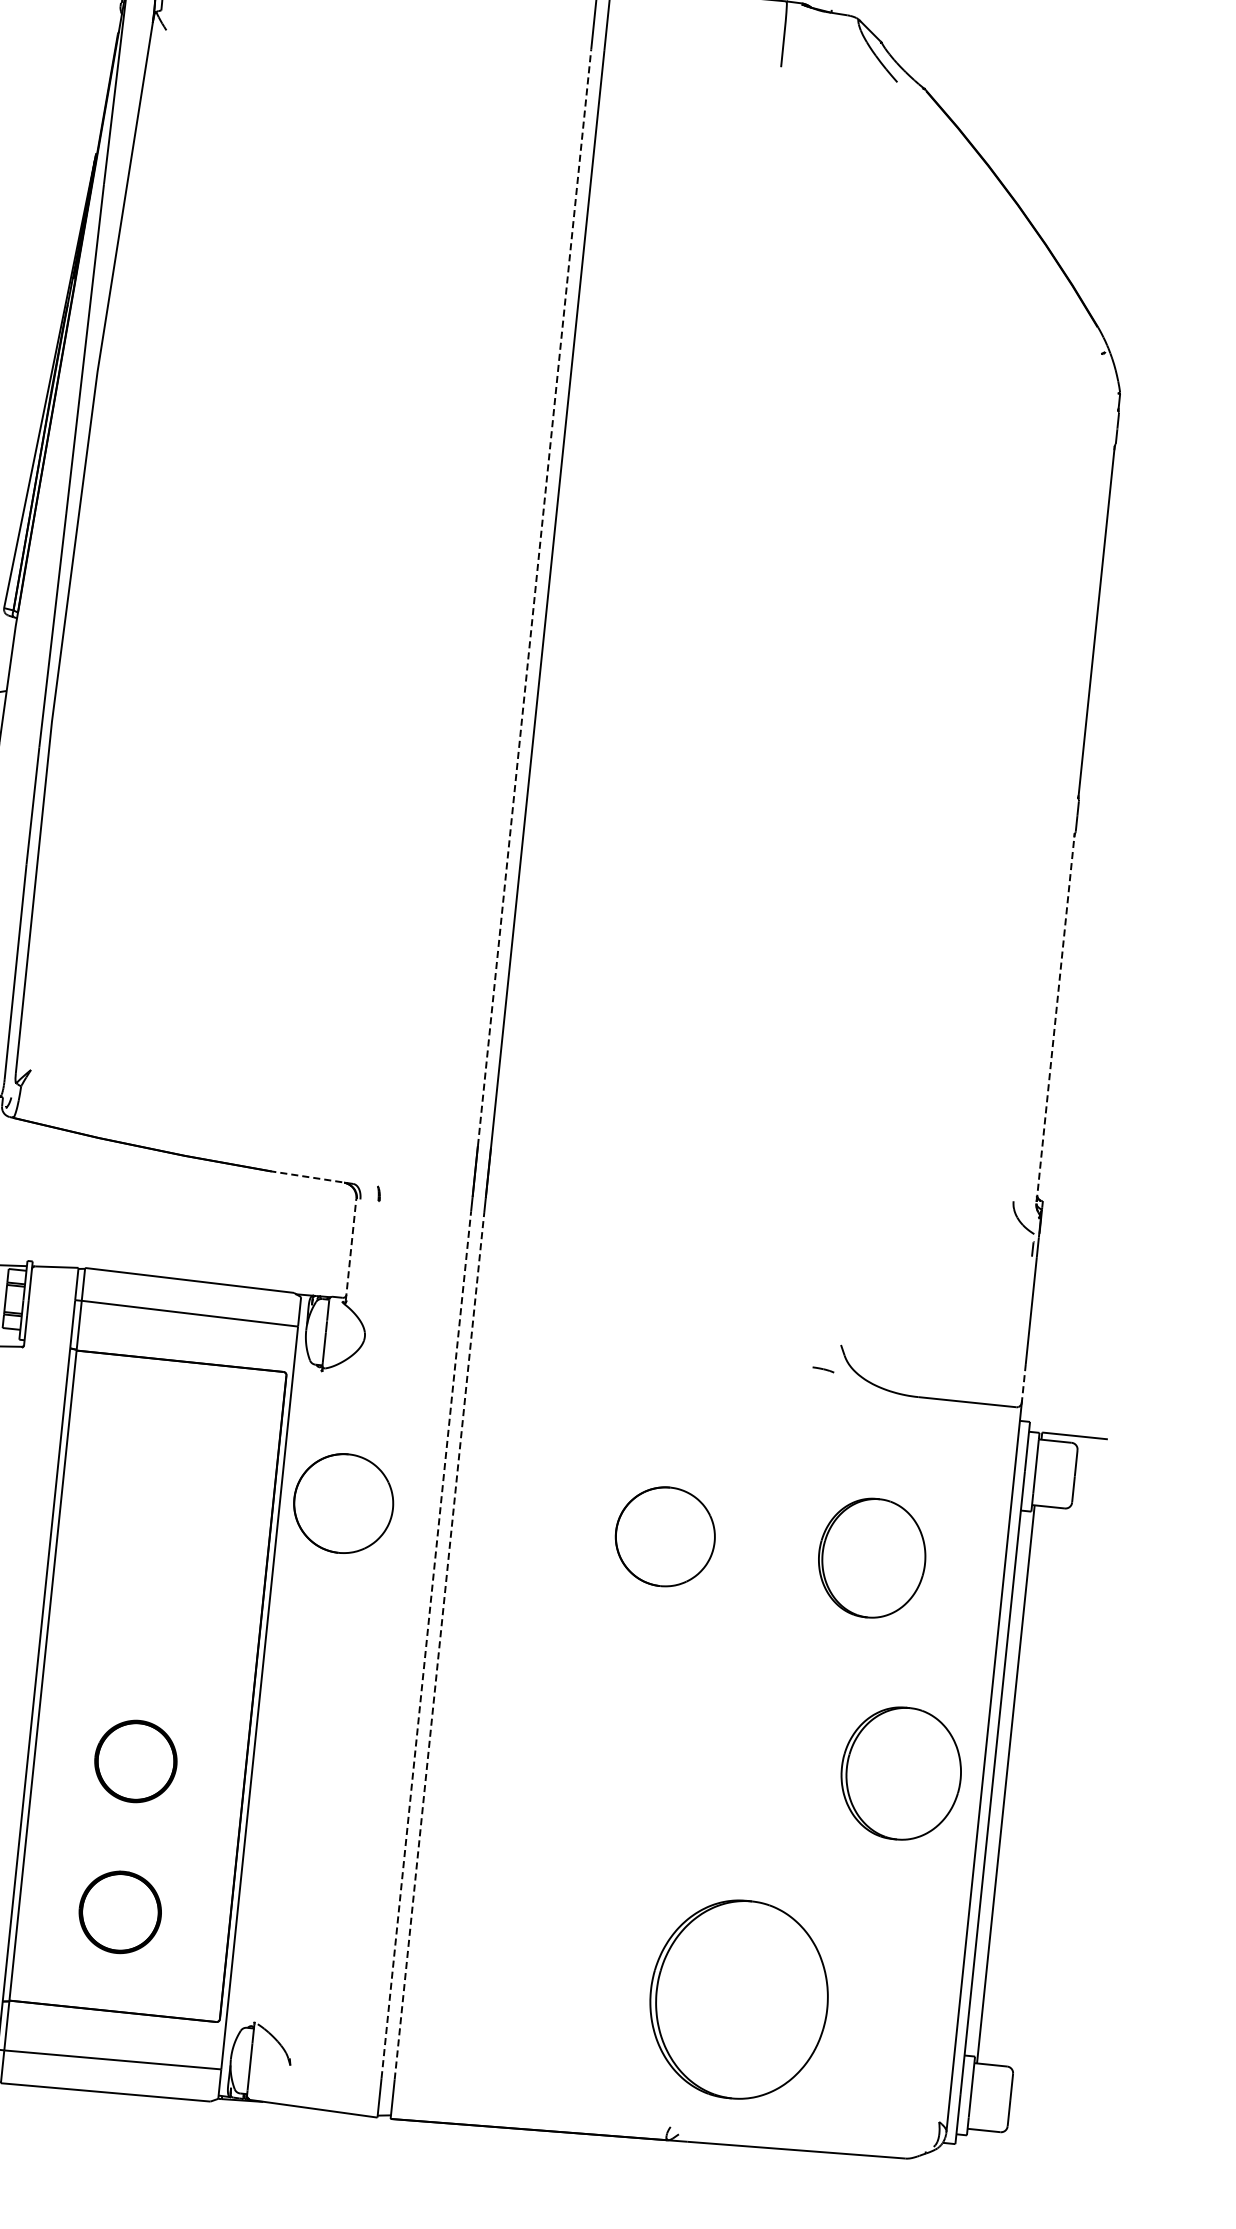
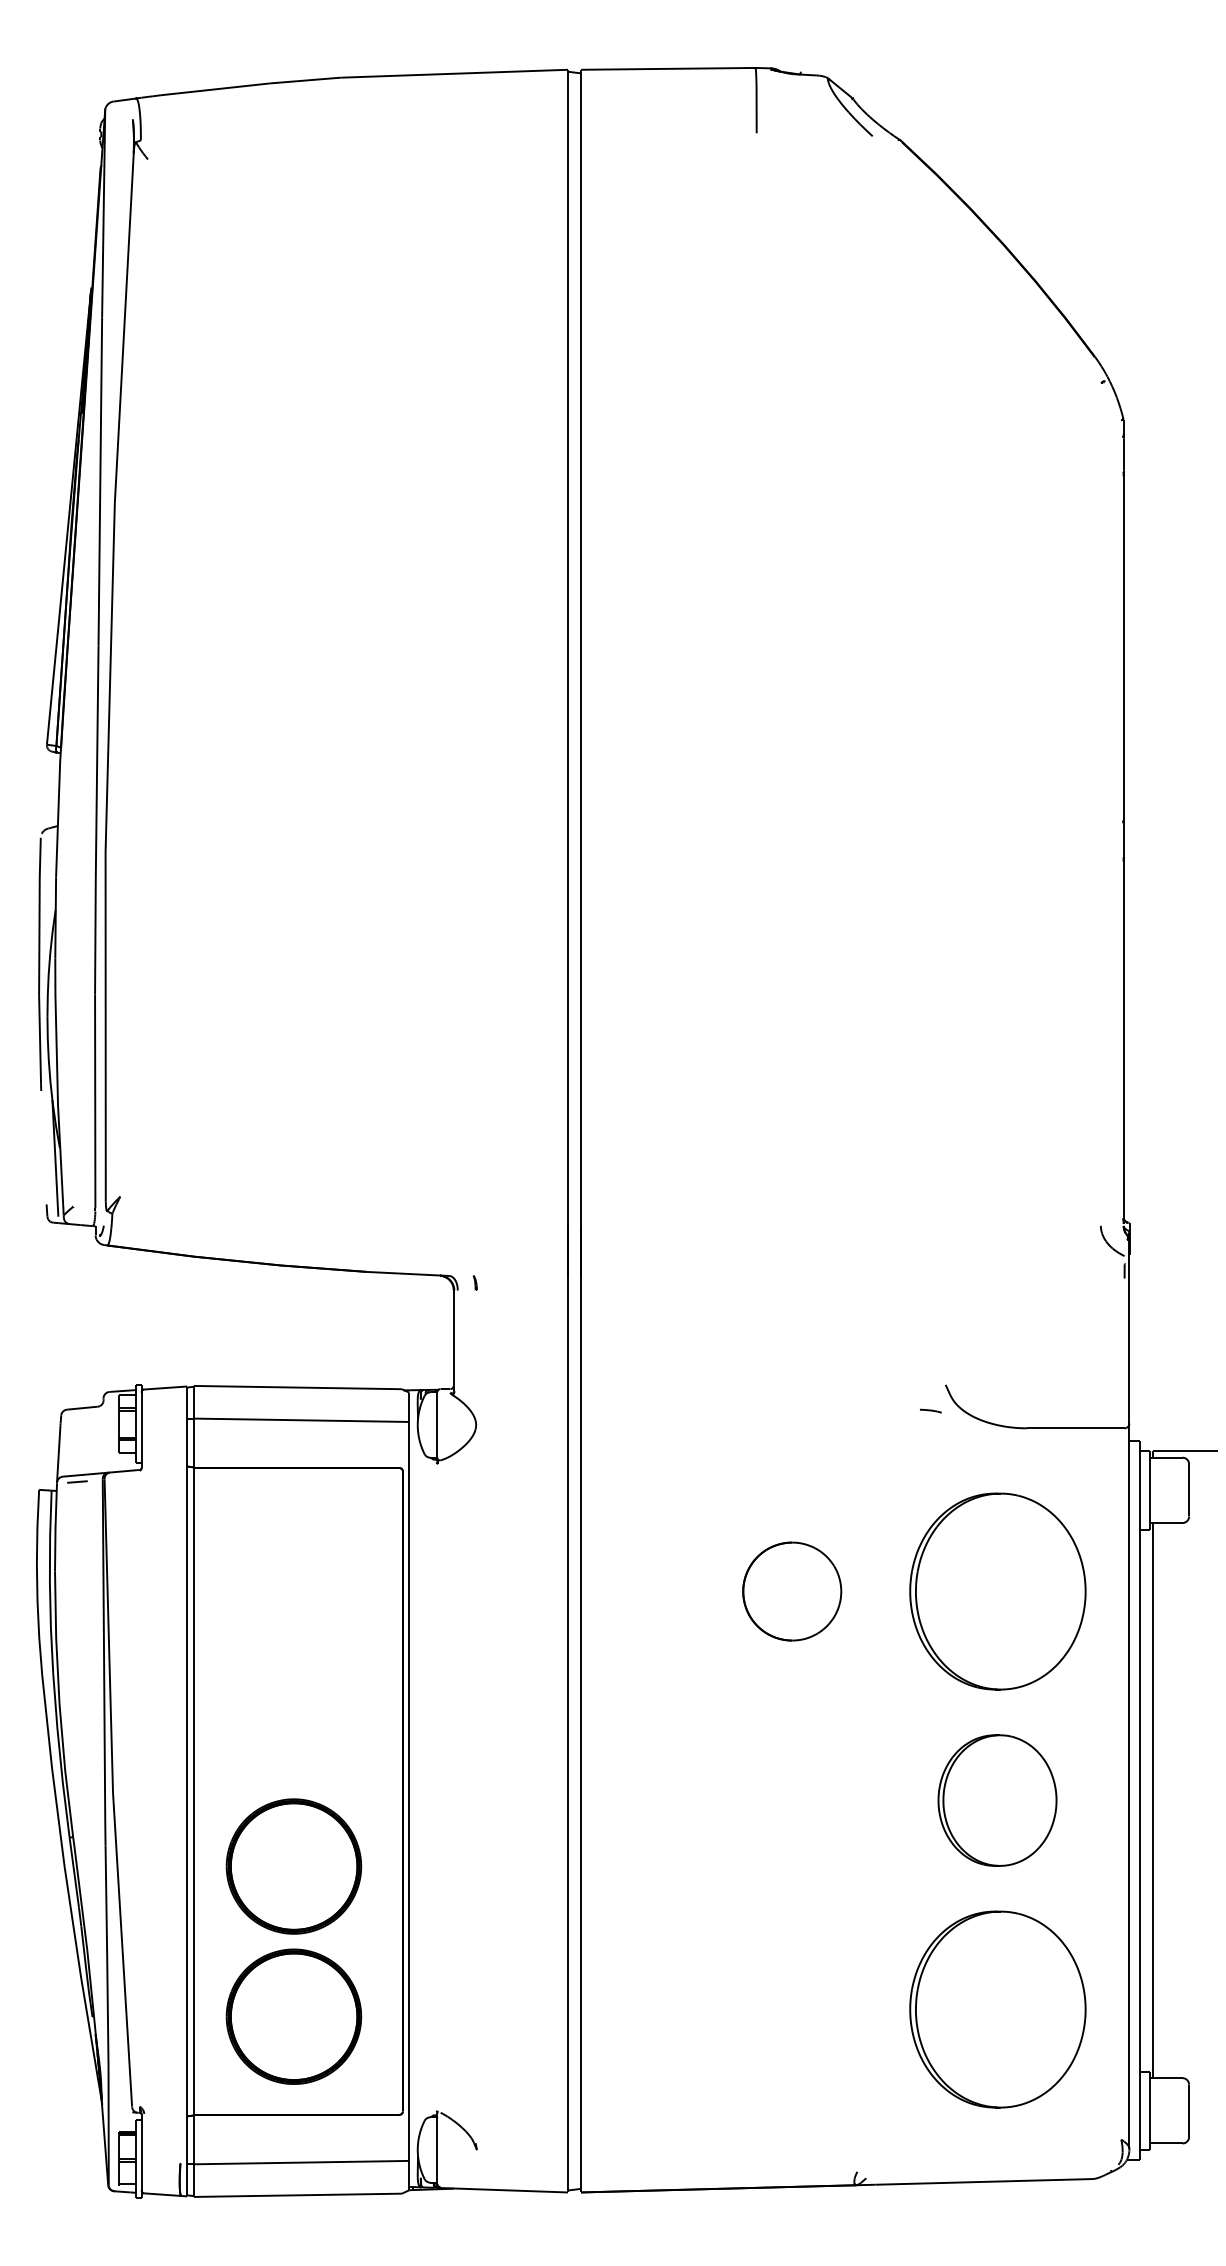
line: (535, 596) -> (568, 679), dashed -> solid
line: (1055, 1017) -> (1123, 1040), dashed -> solid
line: (312, 1177) -> (408, 1273), dashed -> solid
line: (350, 1249) -> (453, 1340), dashed -> solid
line: (1023, 1383) -> (1129, 1404), dashed -> solid
part: (343, 1503) -> (472, 1591), removed
part: (871, 1558) -> (997, 1591), size x1.67
line: (425, 1644) -> (567, 1721), dashed -> solid
line: (440, 1645) -> (581, 1721), dashed -> solid
part: (135, 1761) -> (293, 1866), size x1.67
part: (901, 1773) -> (997, 1800), moved
part: (119, 1912) -> (293, 2016), size x1.67
part: (738, 1999) -> (997, 2009), moved

